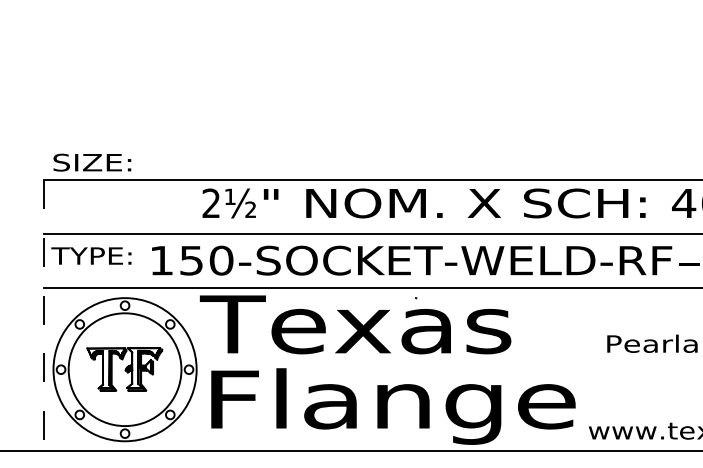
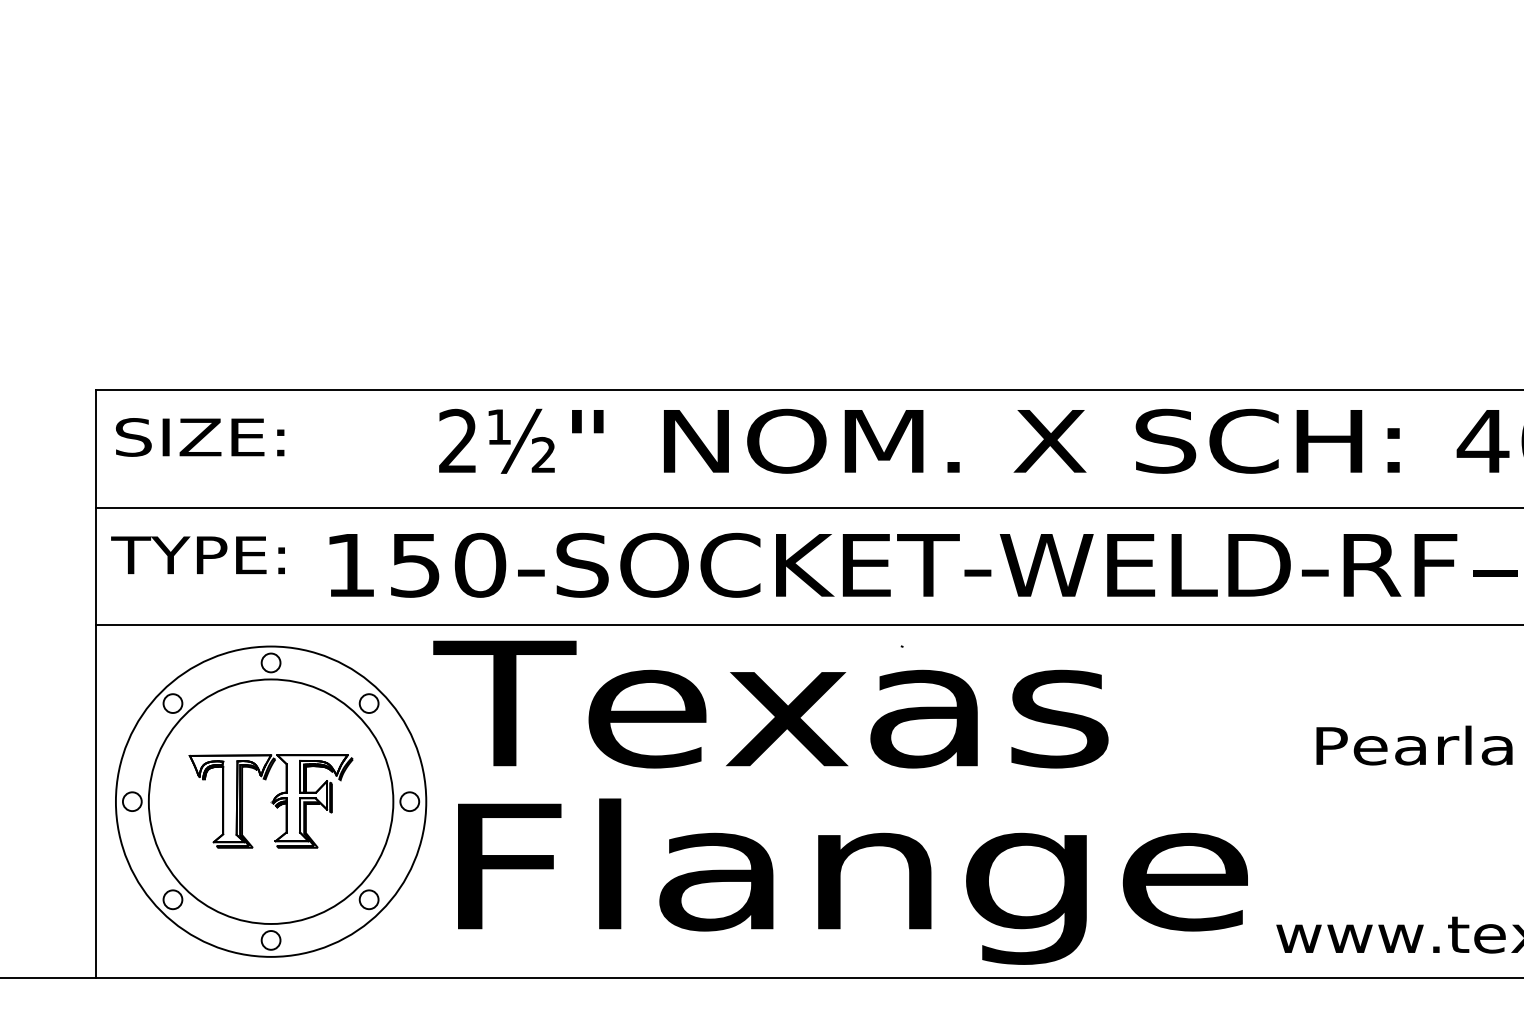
text: (92, 162) -> (200, 437), moved
line: (44, 315) -> (96, 684), dashed -> solid

